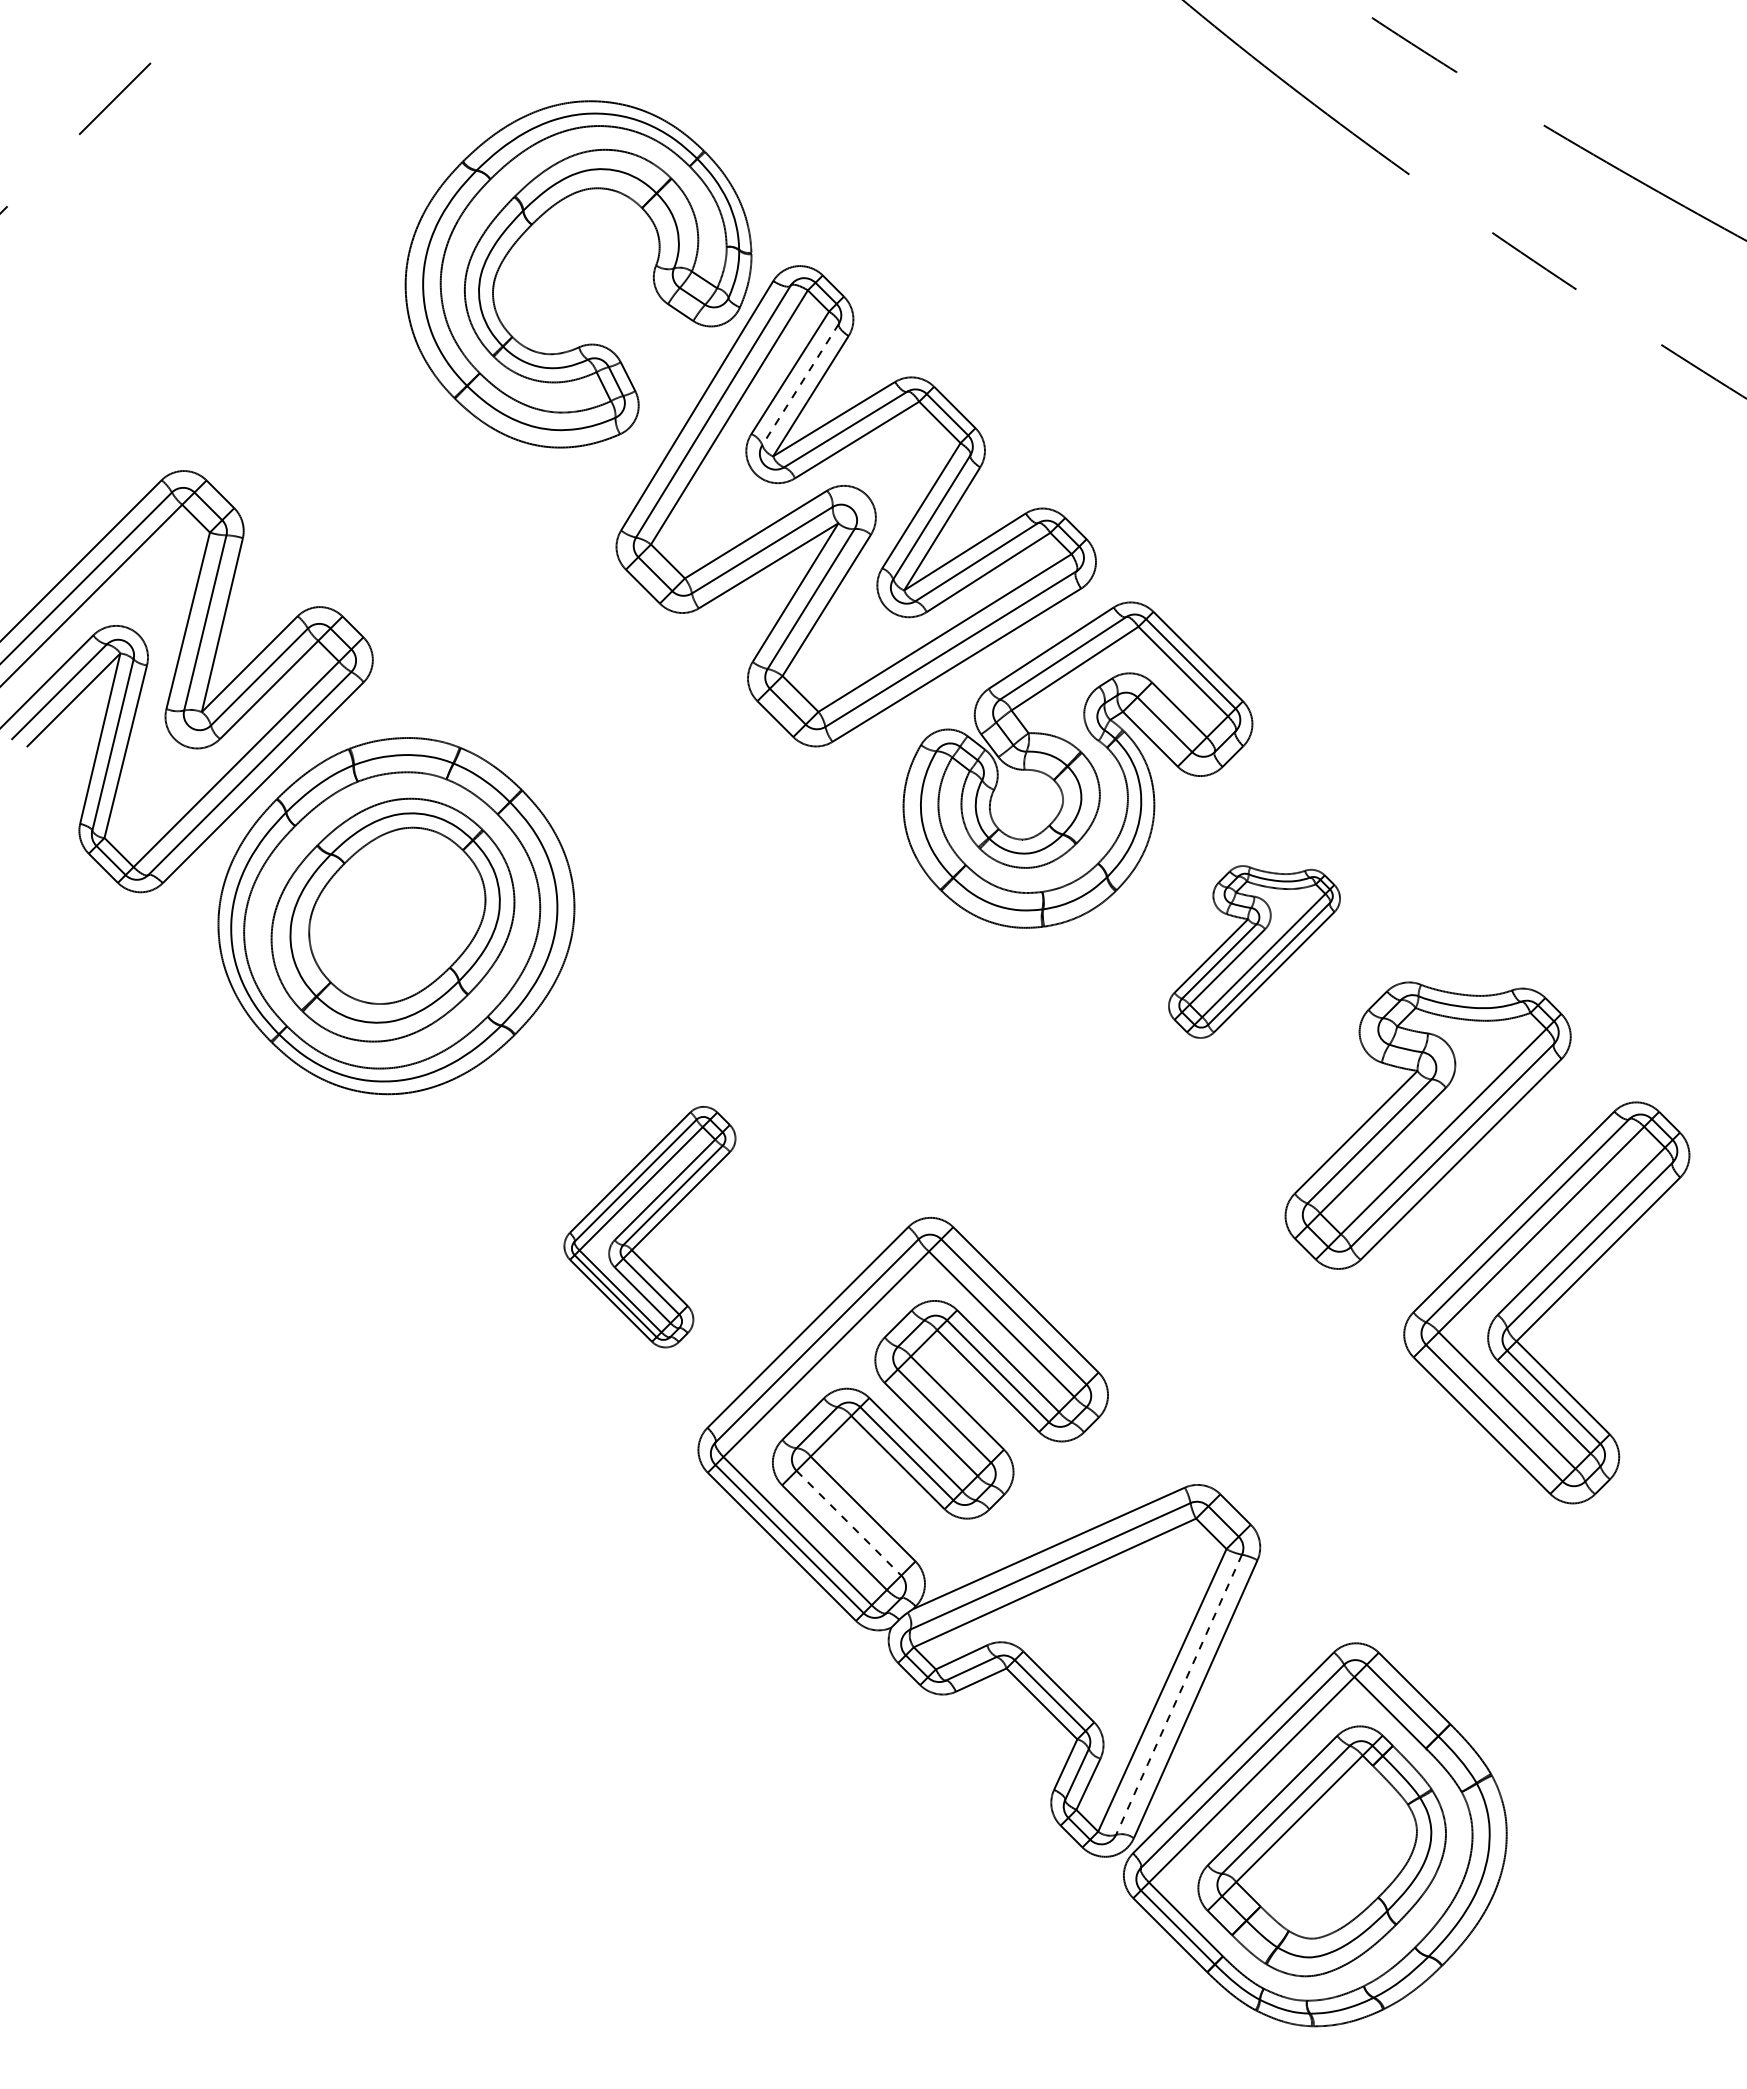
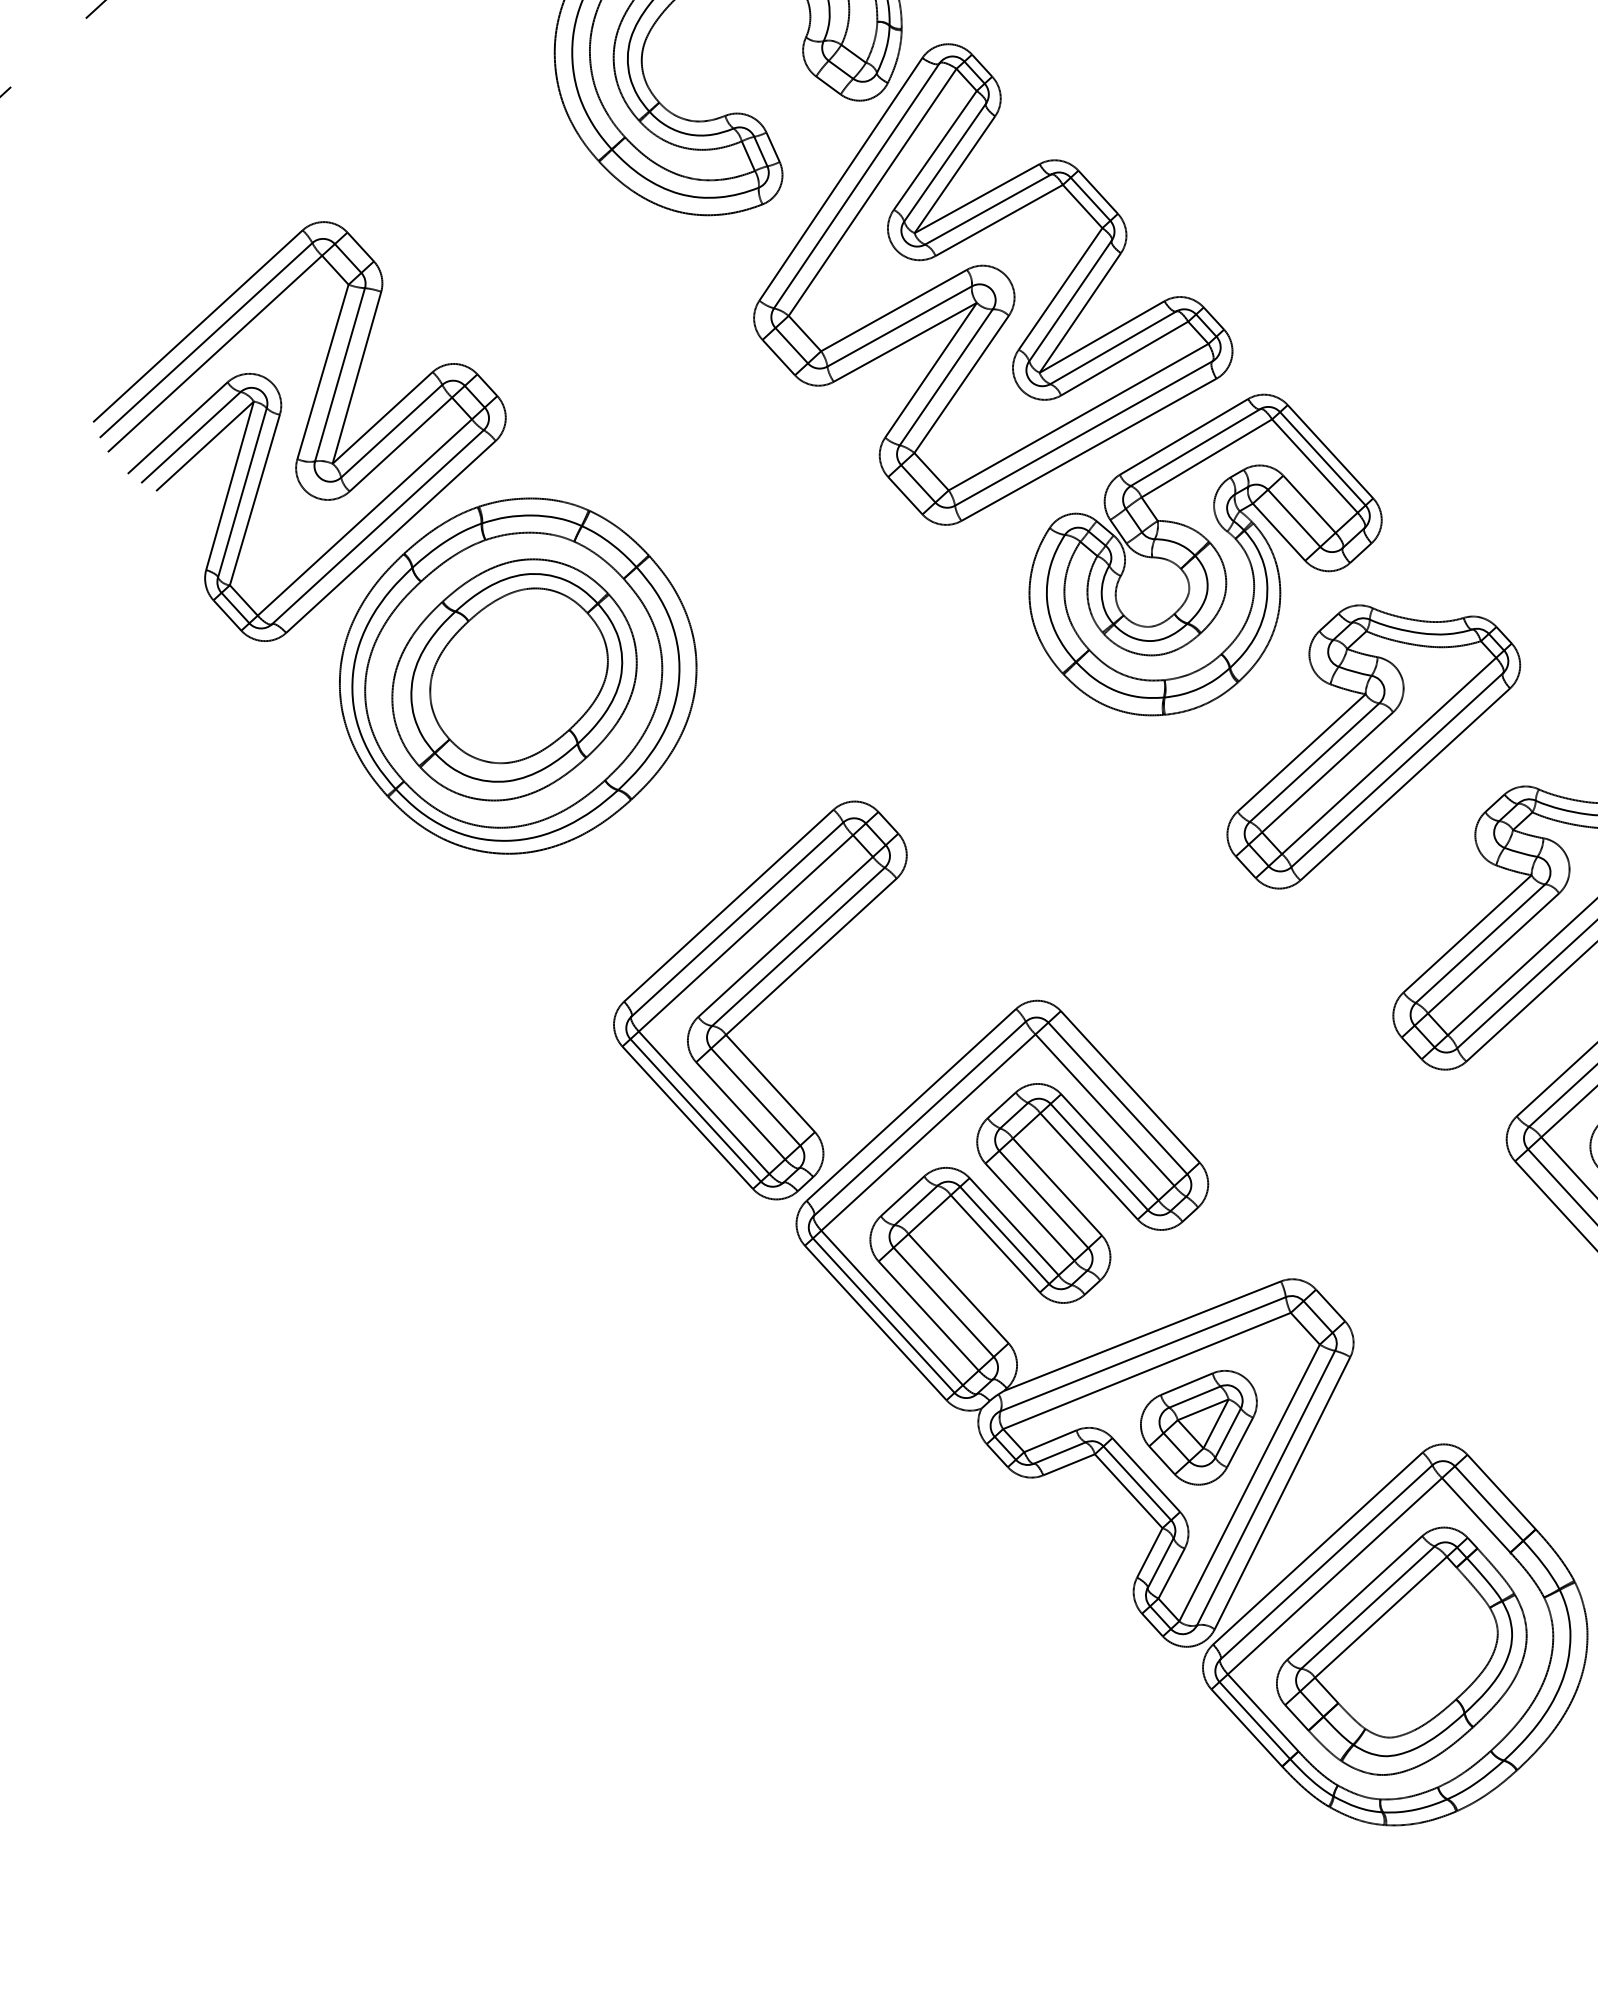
line: (800, 384) -> (945, 162), dashed -> solid
part: (1254, 951) -> (1373, 748), size x1.67
part: (649, 1226) -> (757, 997), size x1.67
line: (849, 1523) -> (944, 1302), dashed -> solid
part: (1108, 1636) -> (1198, 1426), added
line: (1179, 1694) -> (1266, 1487), dashed -> solid

